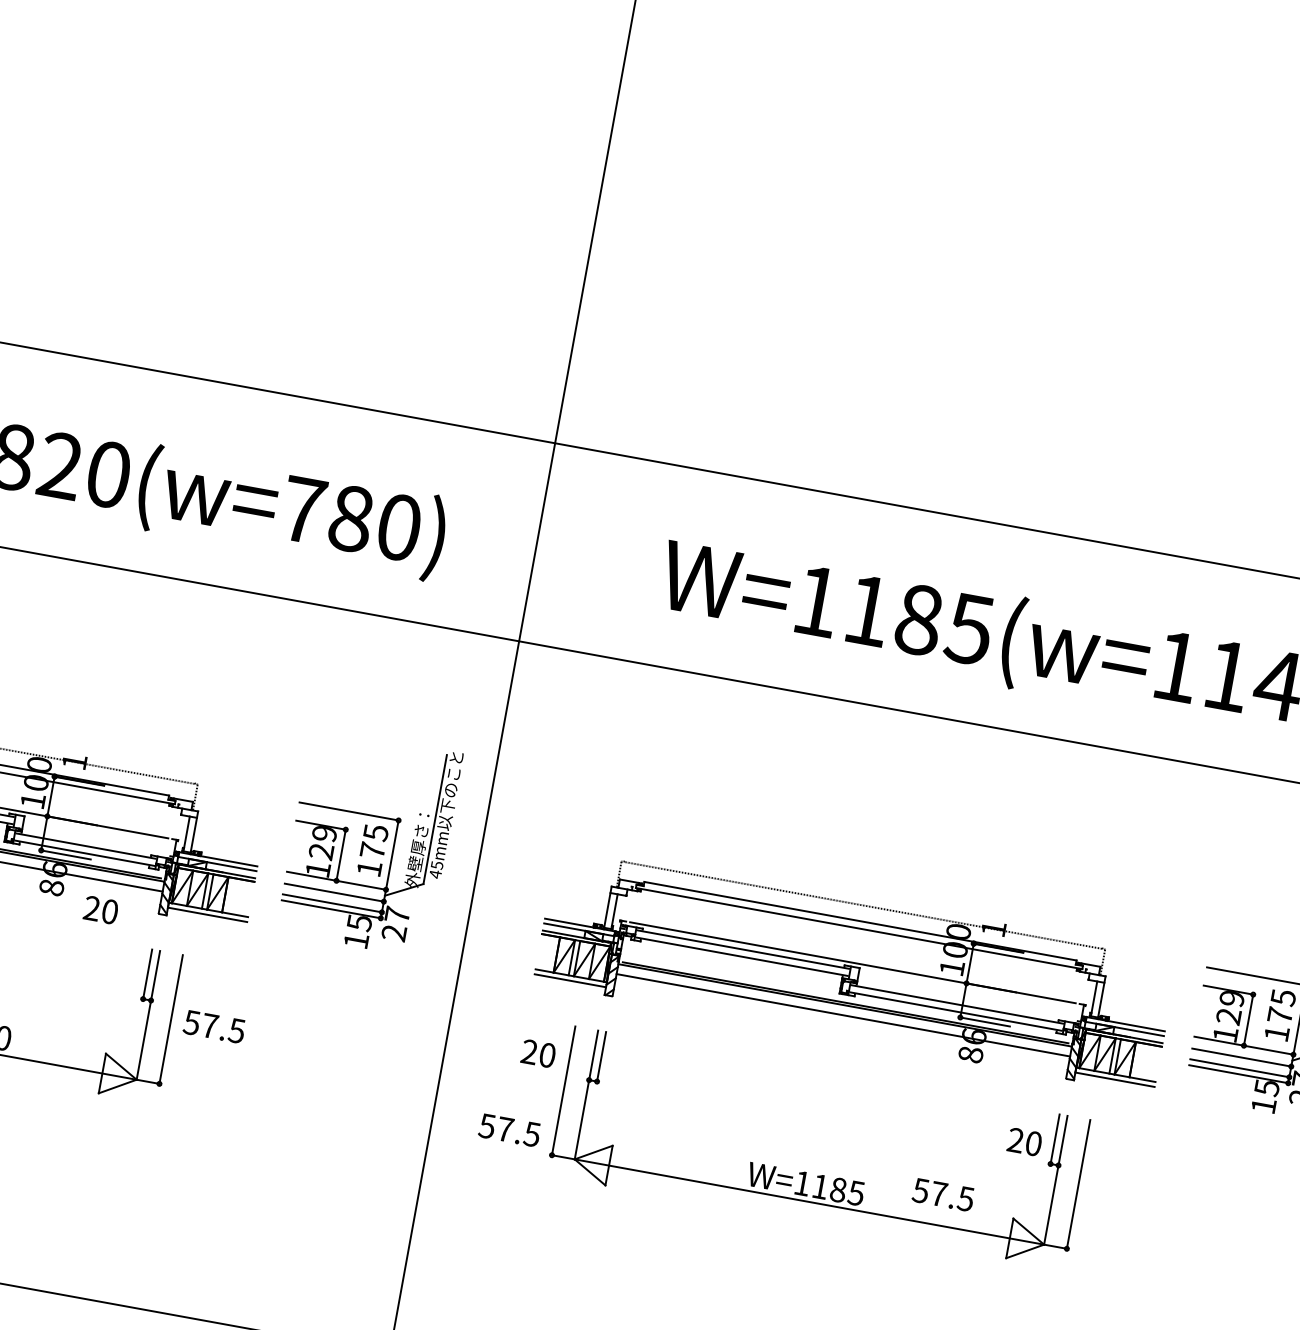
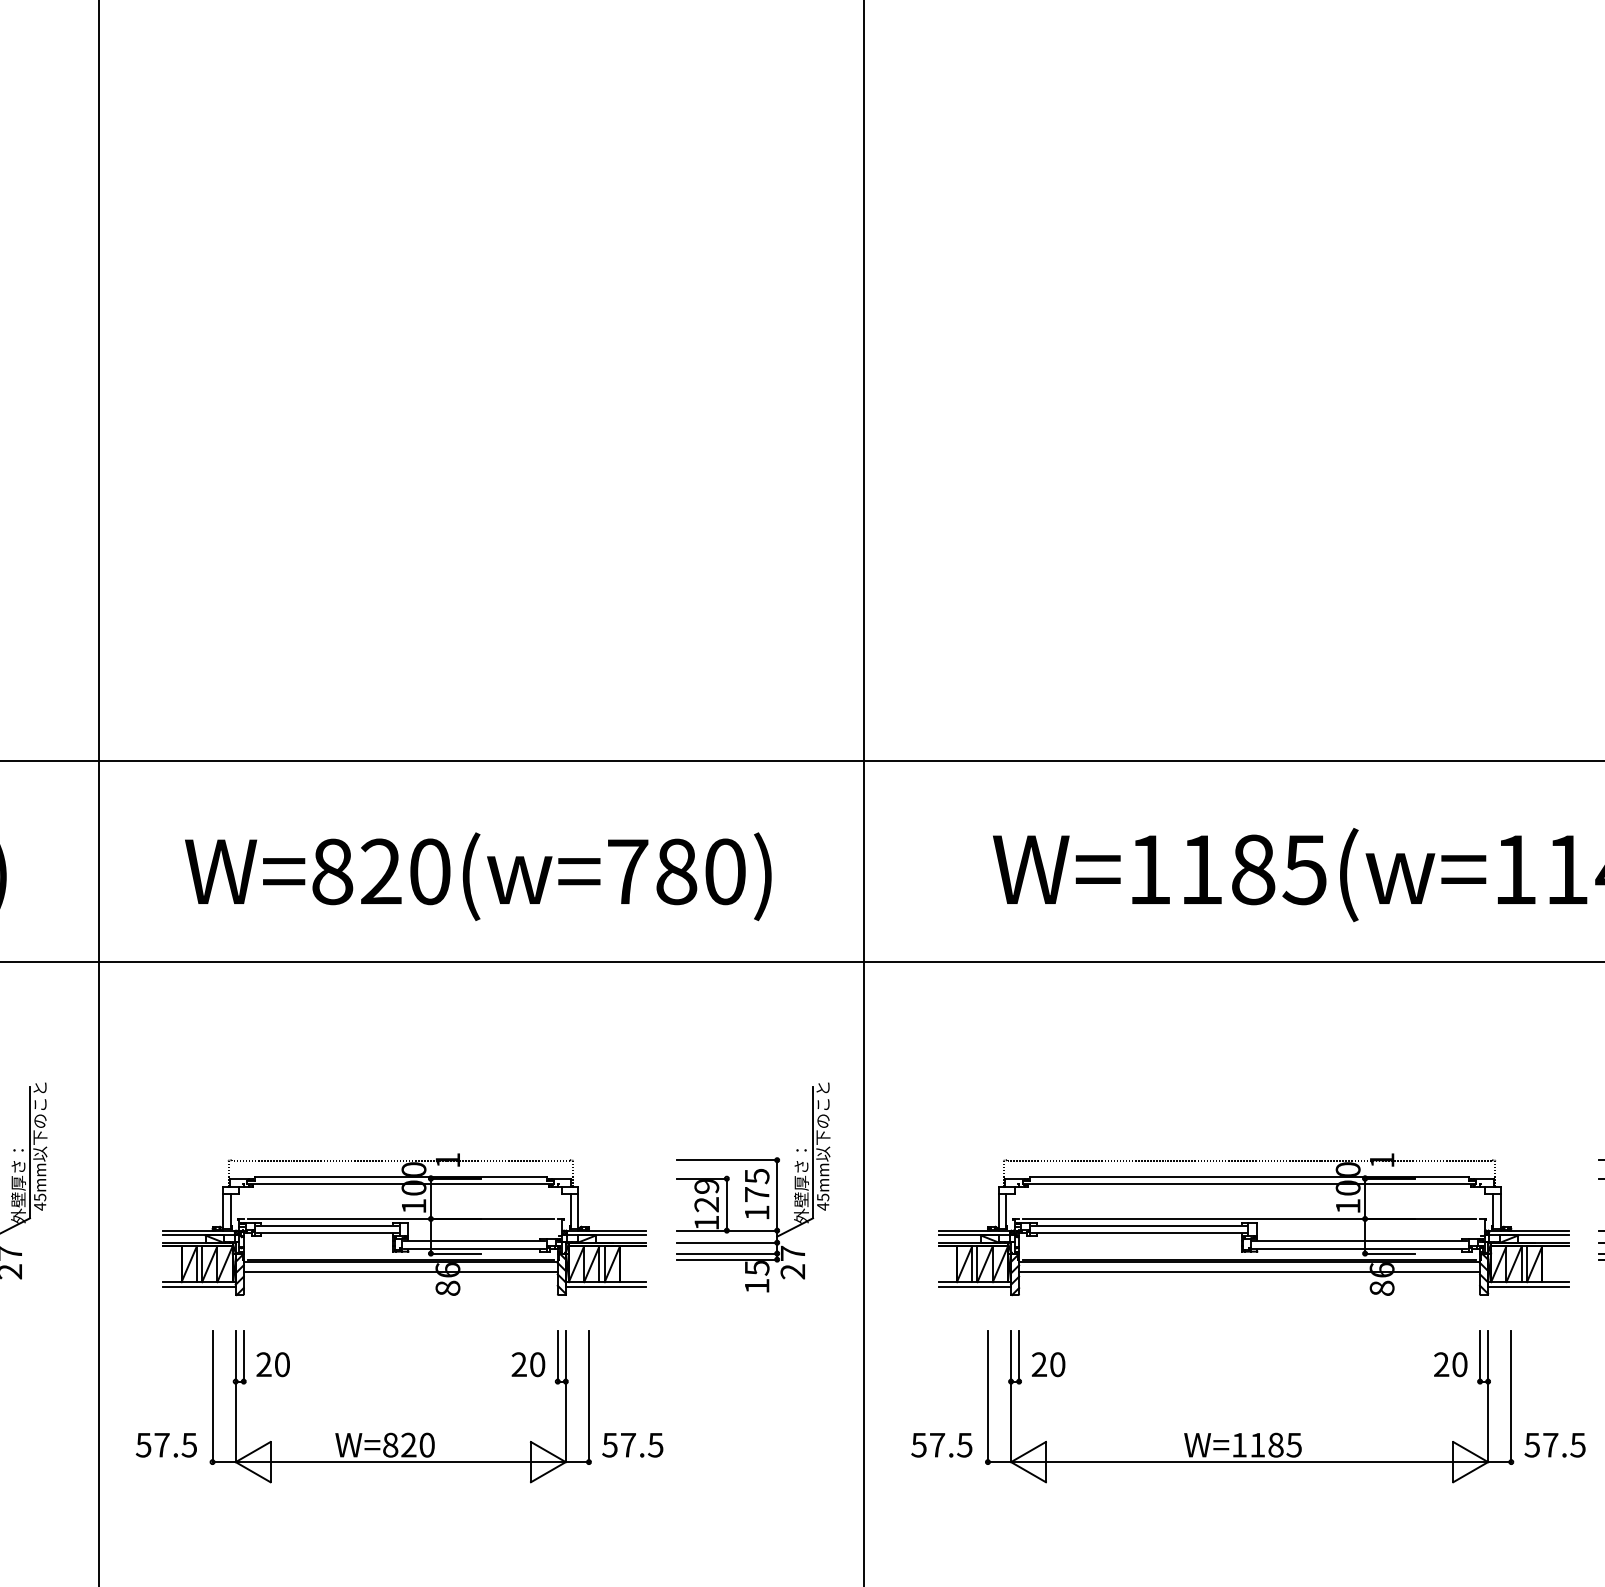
text: (101, 910) -> (528, 1364), moved
text: (214, 1027) -> (632, 1445), moved
text: (538, 1053) -> (1048, 1364), moved
text: (942, 1195) -> (1554, 1445), moved

